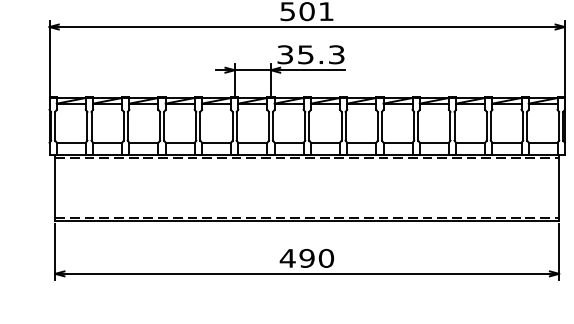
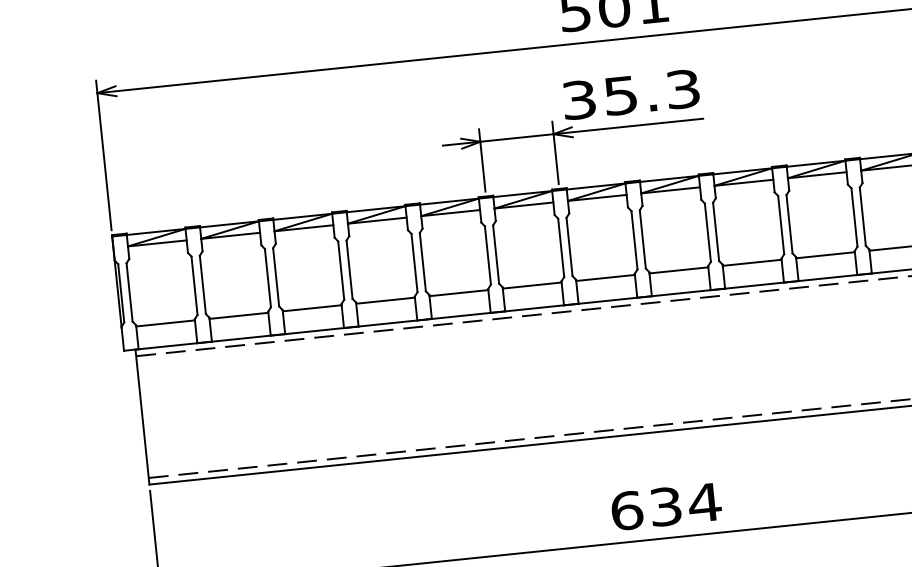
text: (306, 257) -> (664, 505), 490 -> 634

